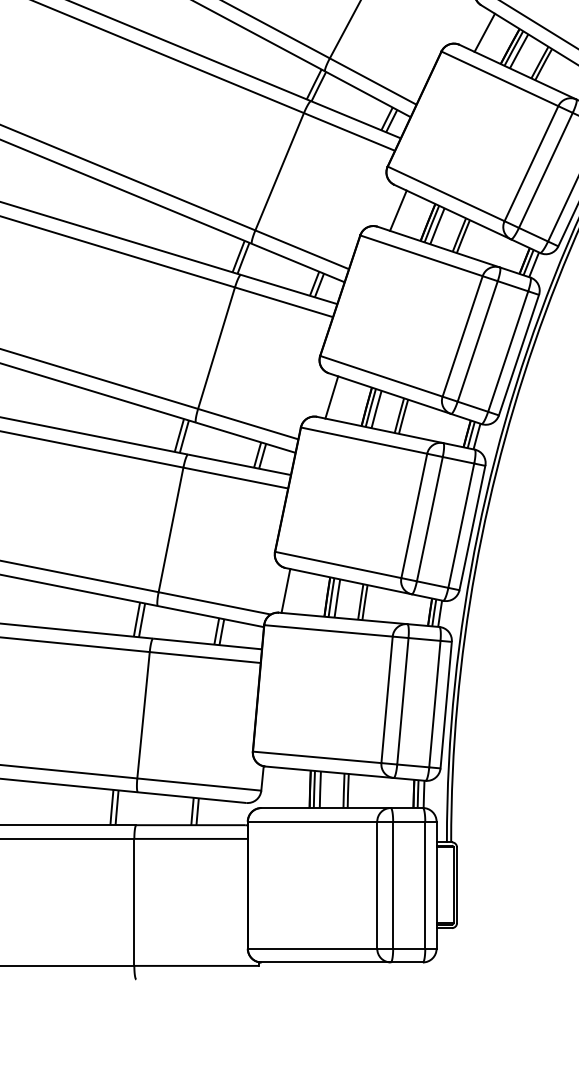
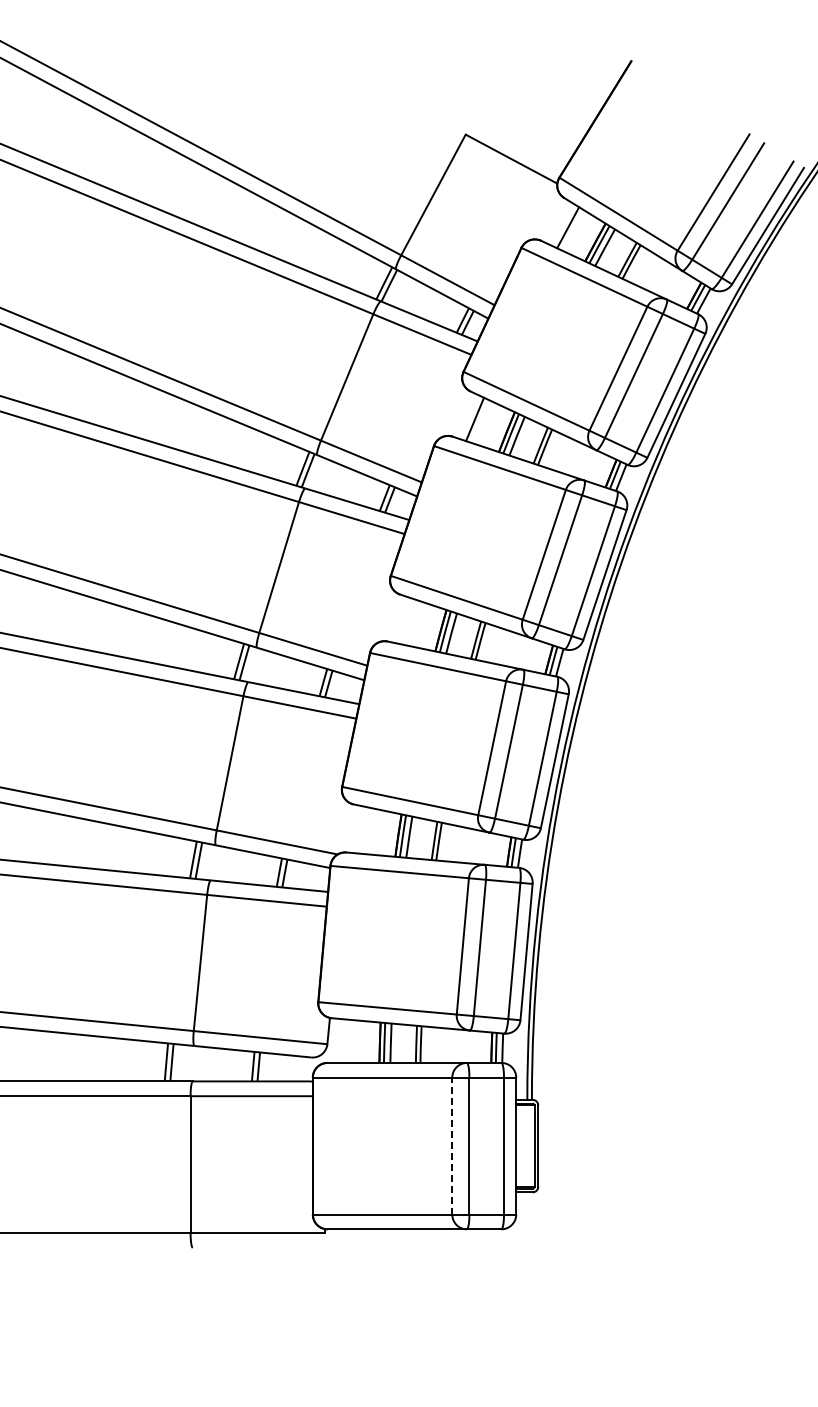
line: (331, 397) -> (403, 620), removed
line: (285, 590) -> (353, 828), removed
line: (377, 884) -> (452, 1145), solid -> dashed

